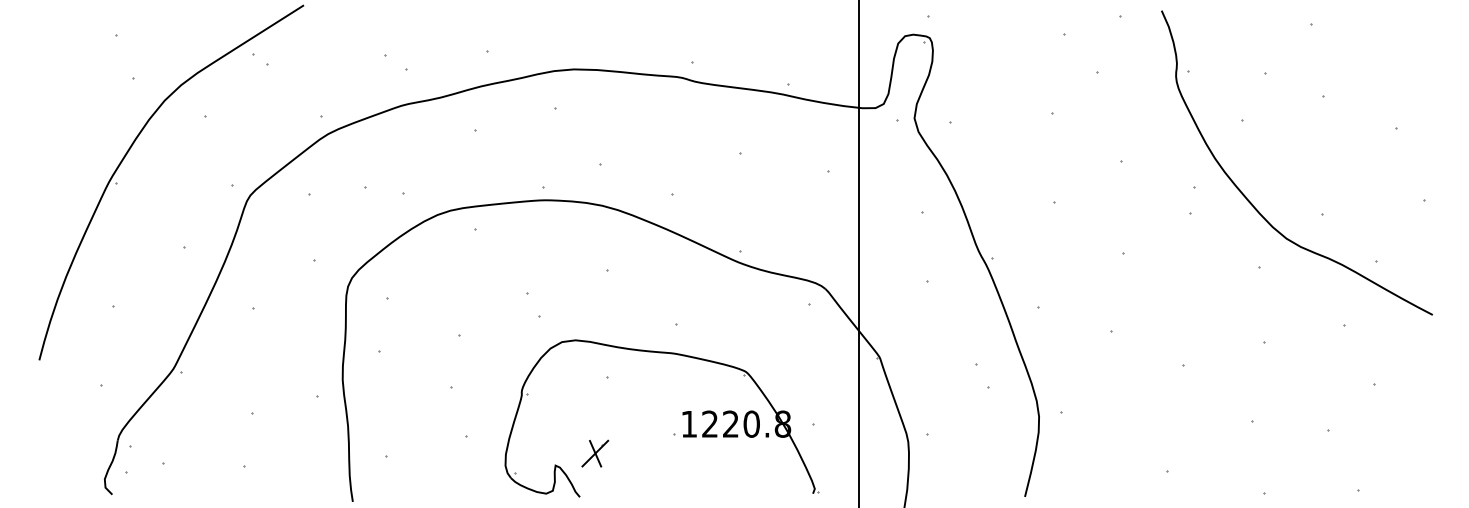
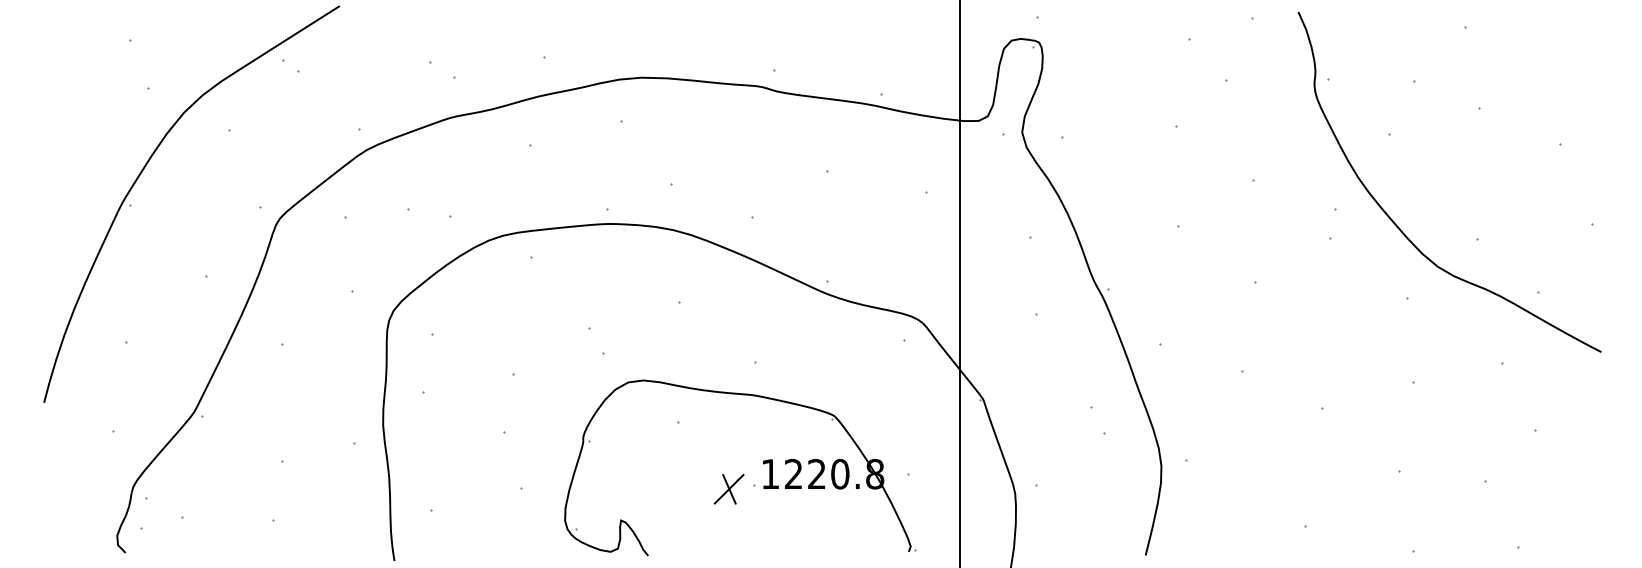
part: (595, 453) -> (729, 489), moved

